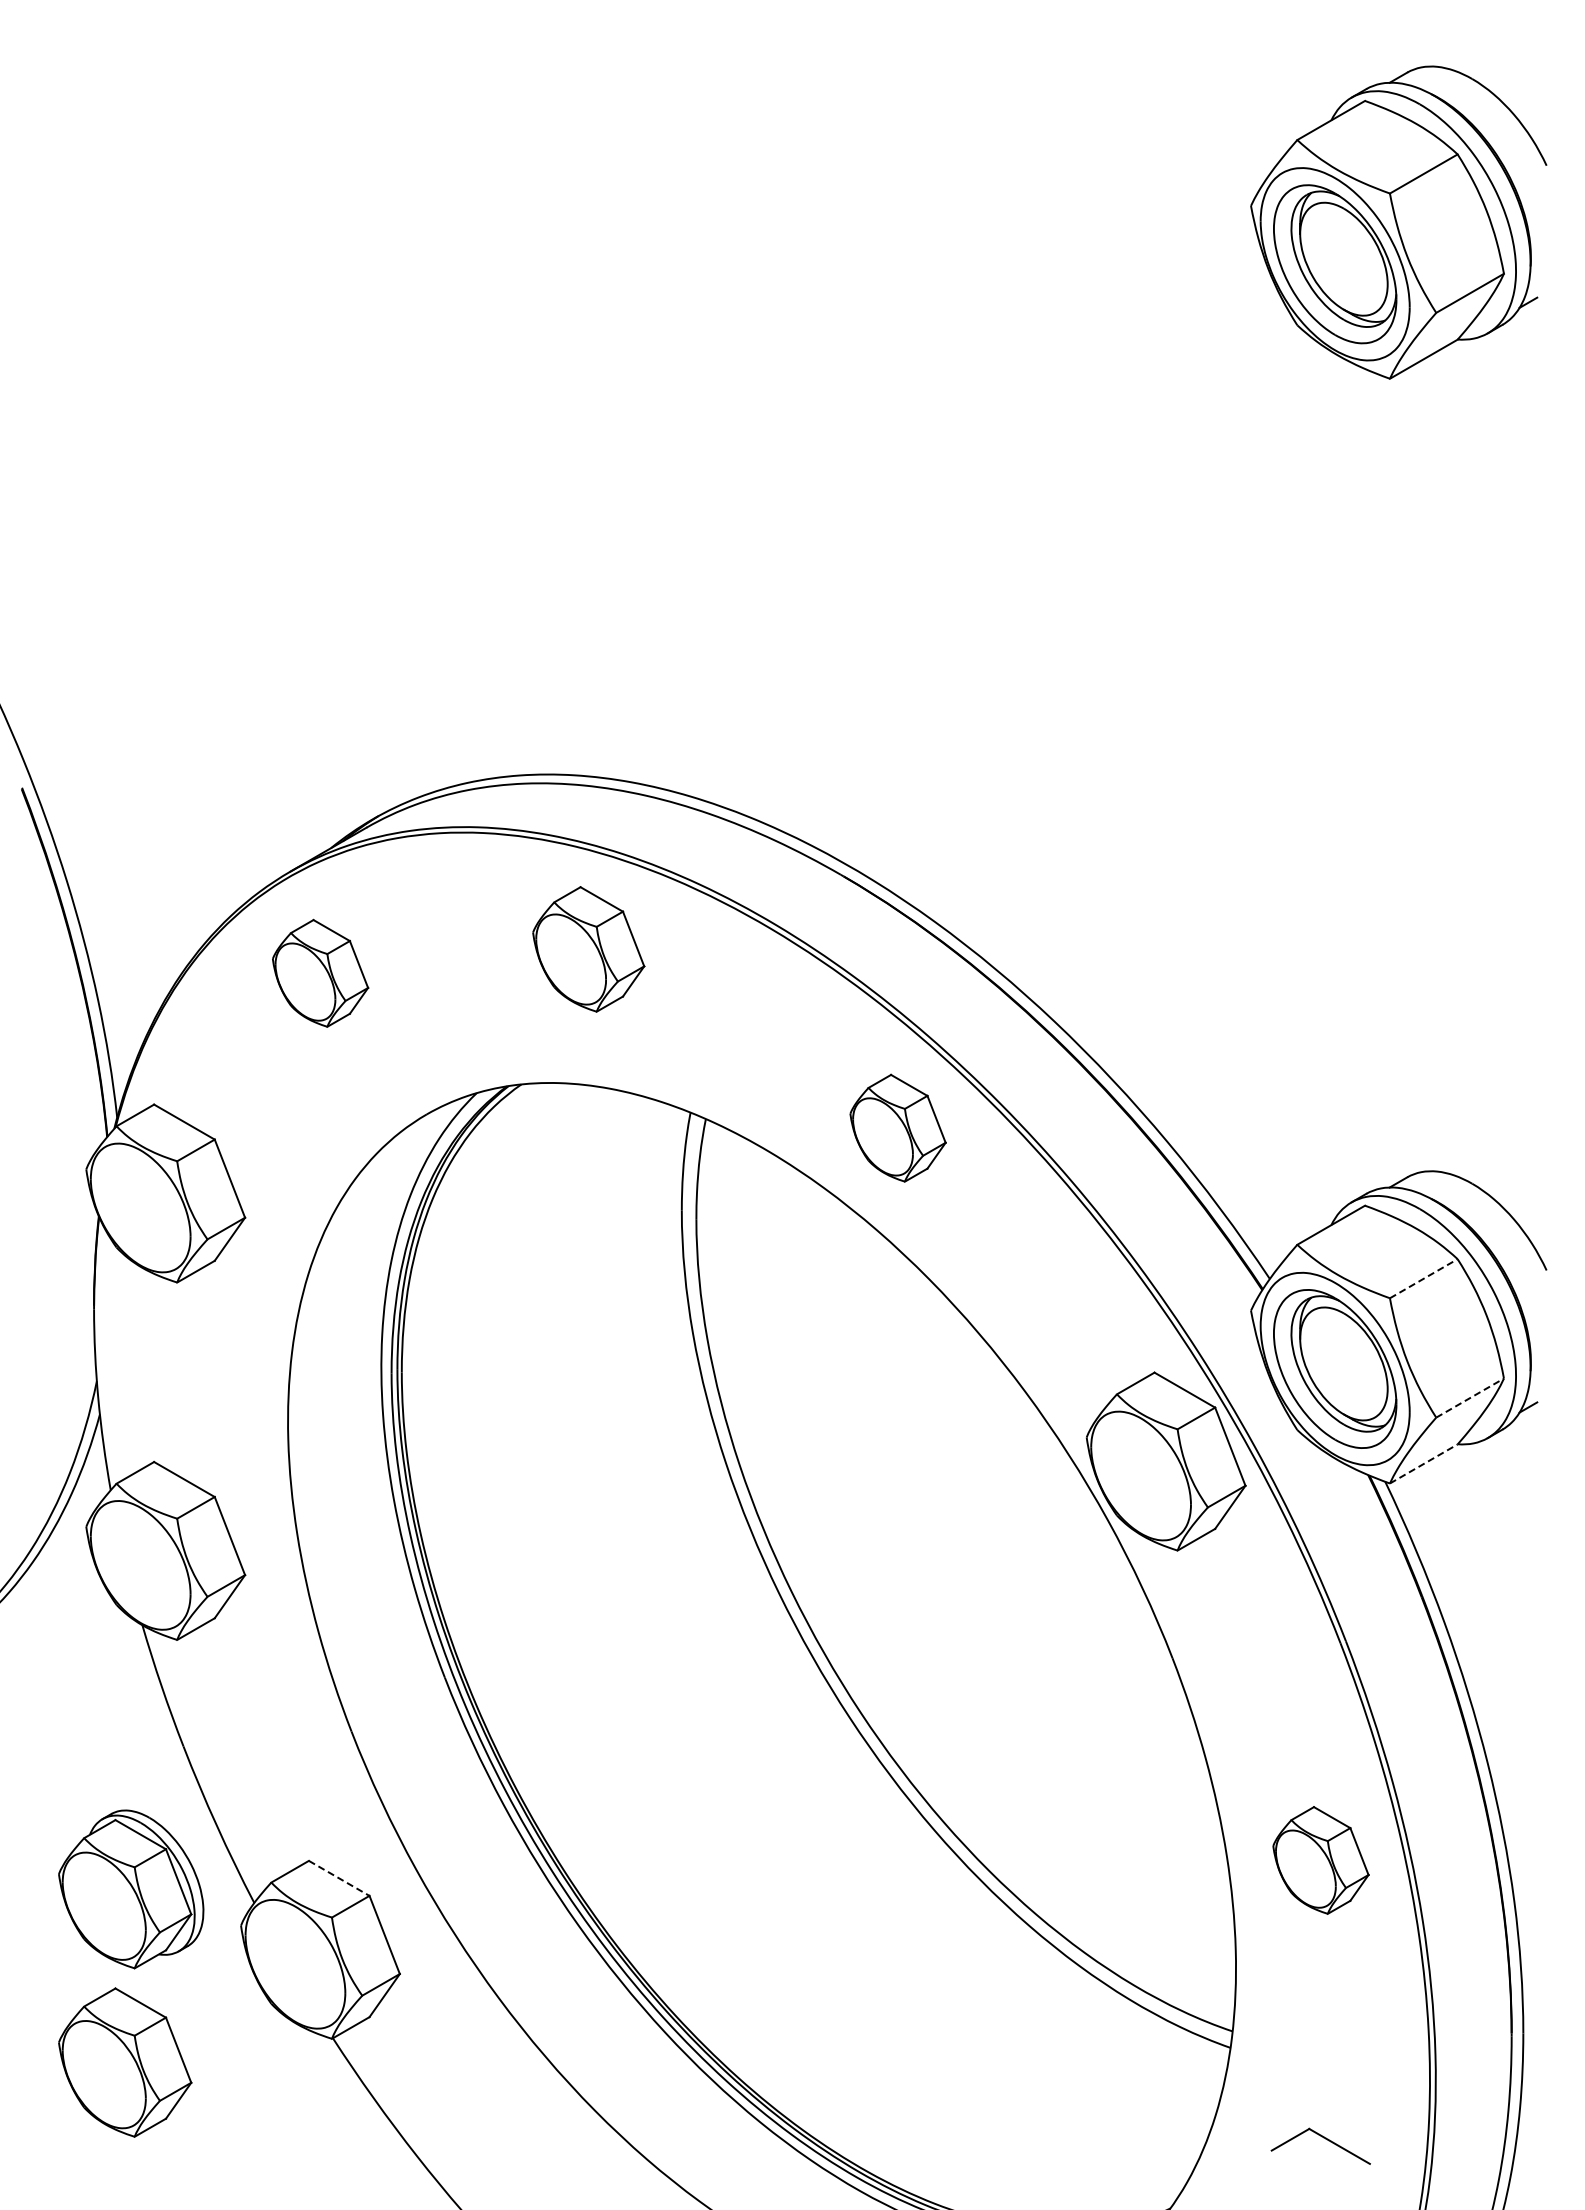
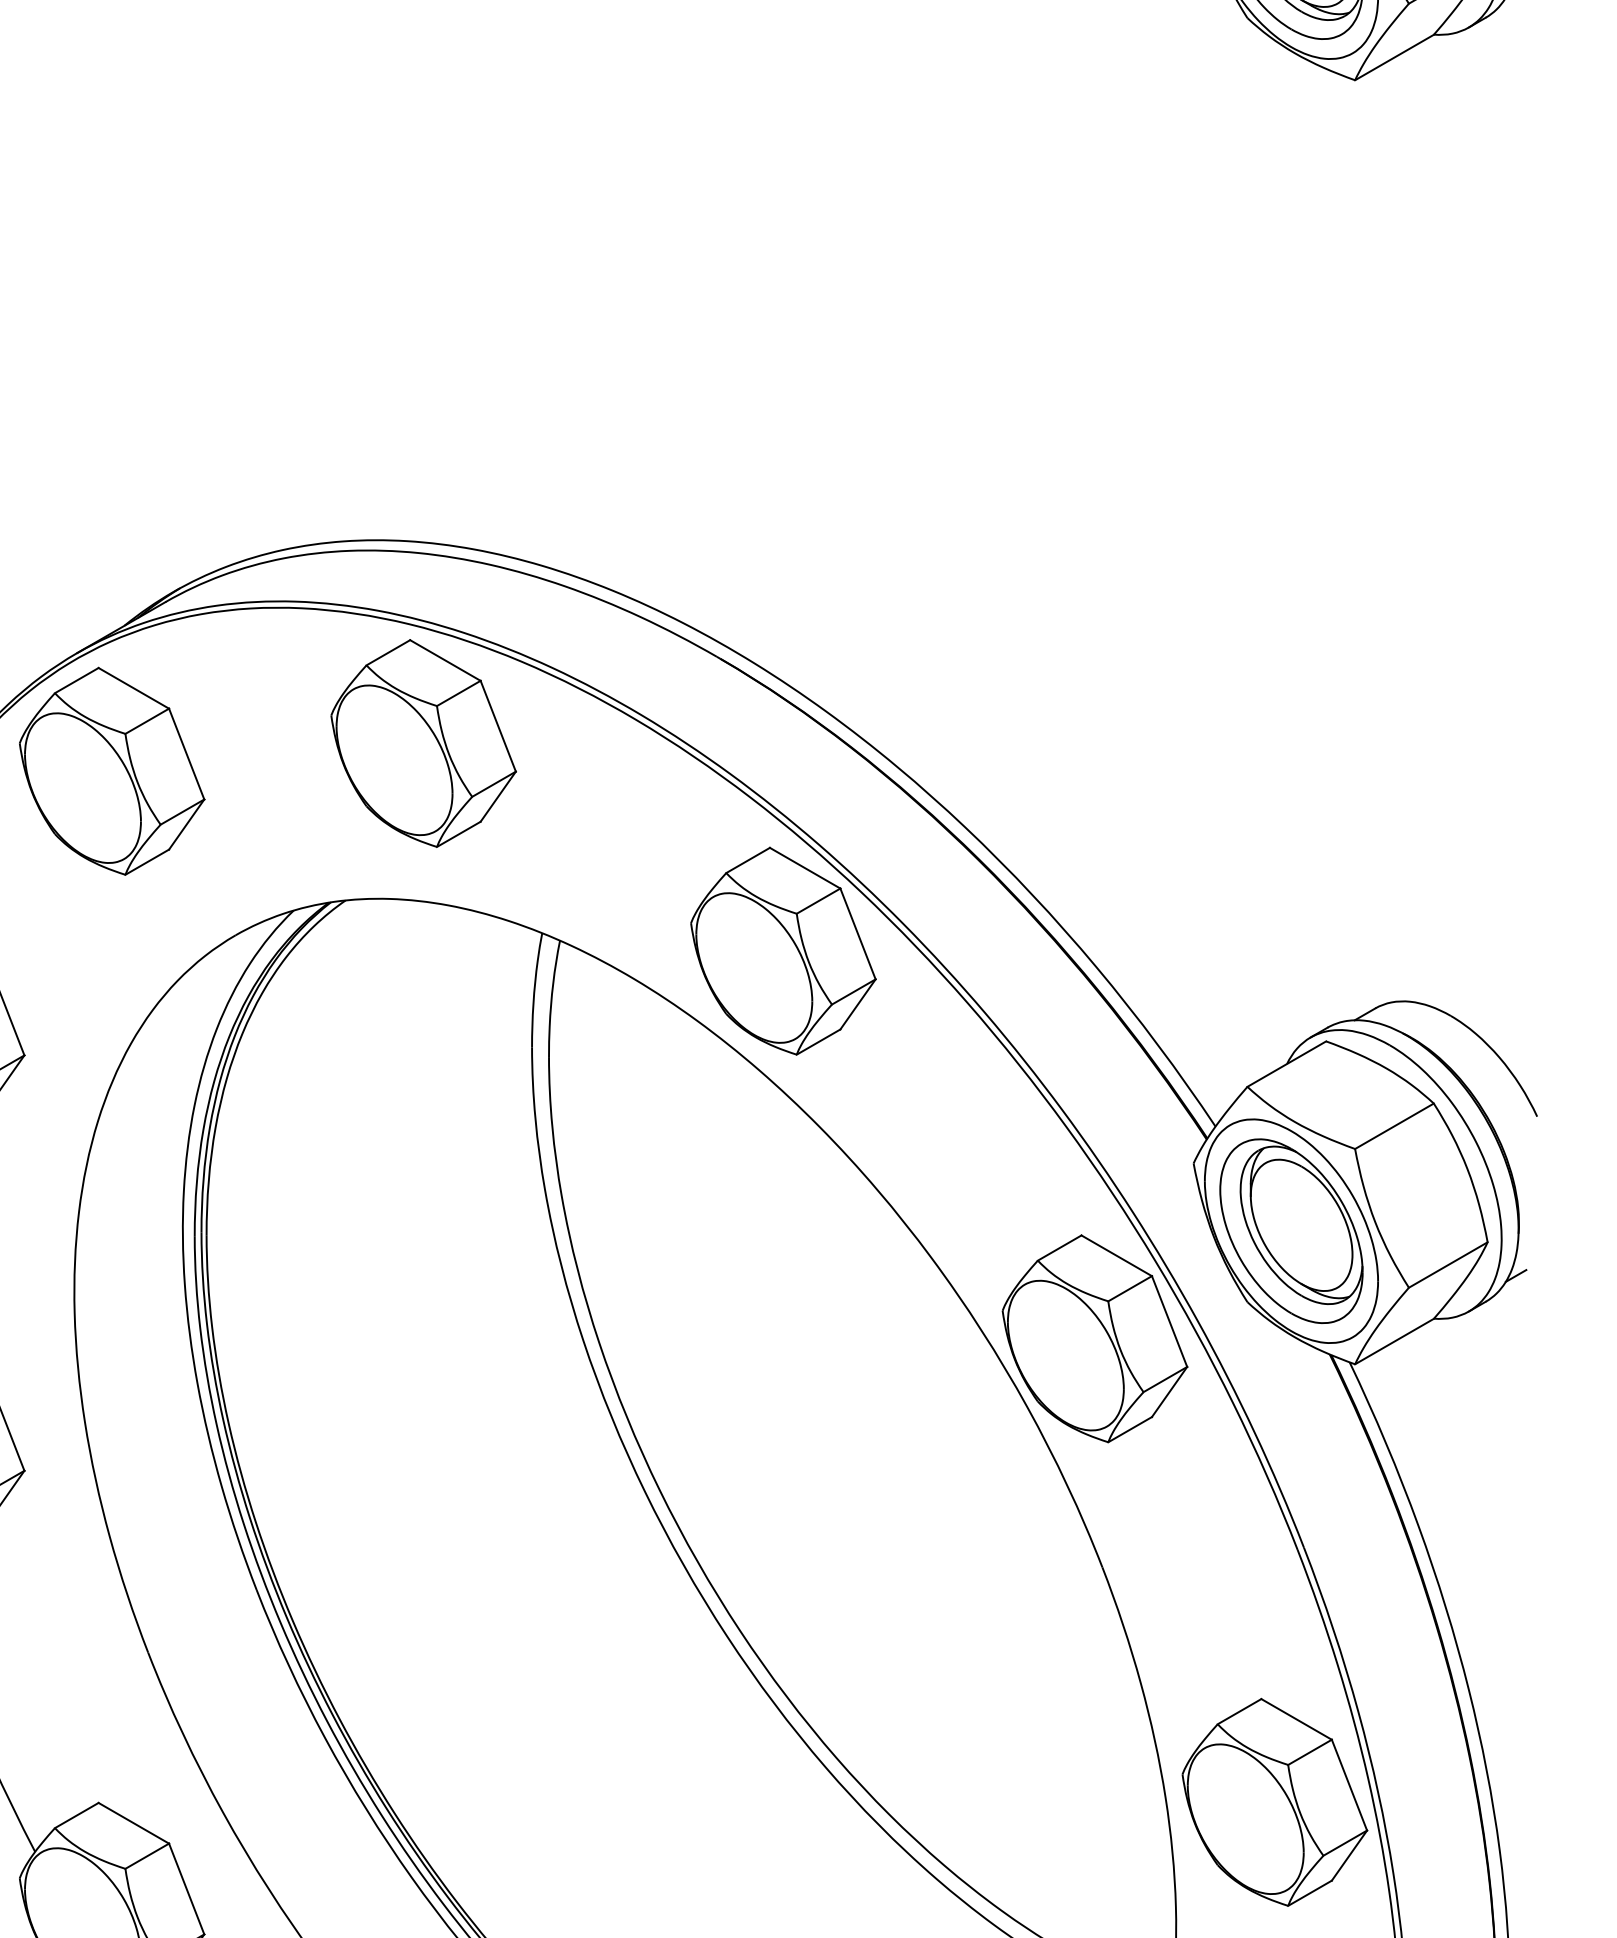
part: (588, 949) -> (423, 743), size x1.43
part: (320, 973) -> (112, 771), size x1.67
part: (897, 1128) -> (782, 951), size x1.67
line: (1424, 1278) -> (1395, 1126), dashed -> solid
line: (1470, 1397) -> (1448, 1264), dashed -> solid
line: (1424, 1463) -> (1395, 1341), dashed -> solid
part: (1320, 1860) -> (1274, 1802), size x1.67
line: (339, 1878) -> (134, 1823), dashed -> solid

